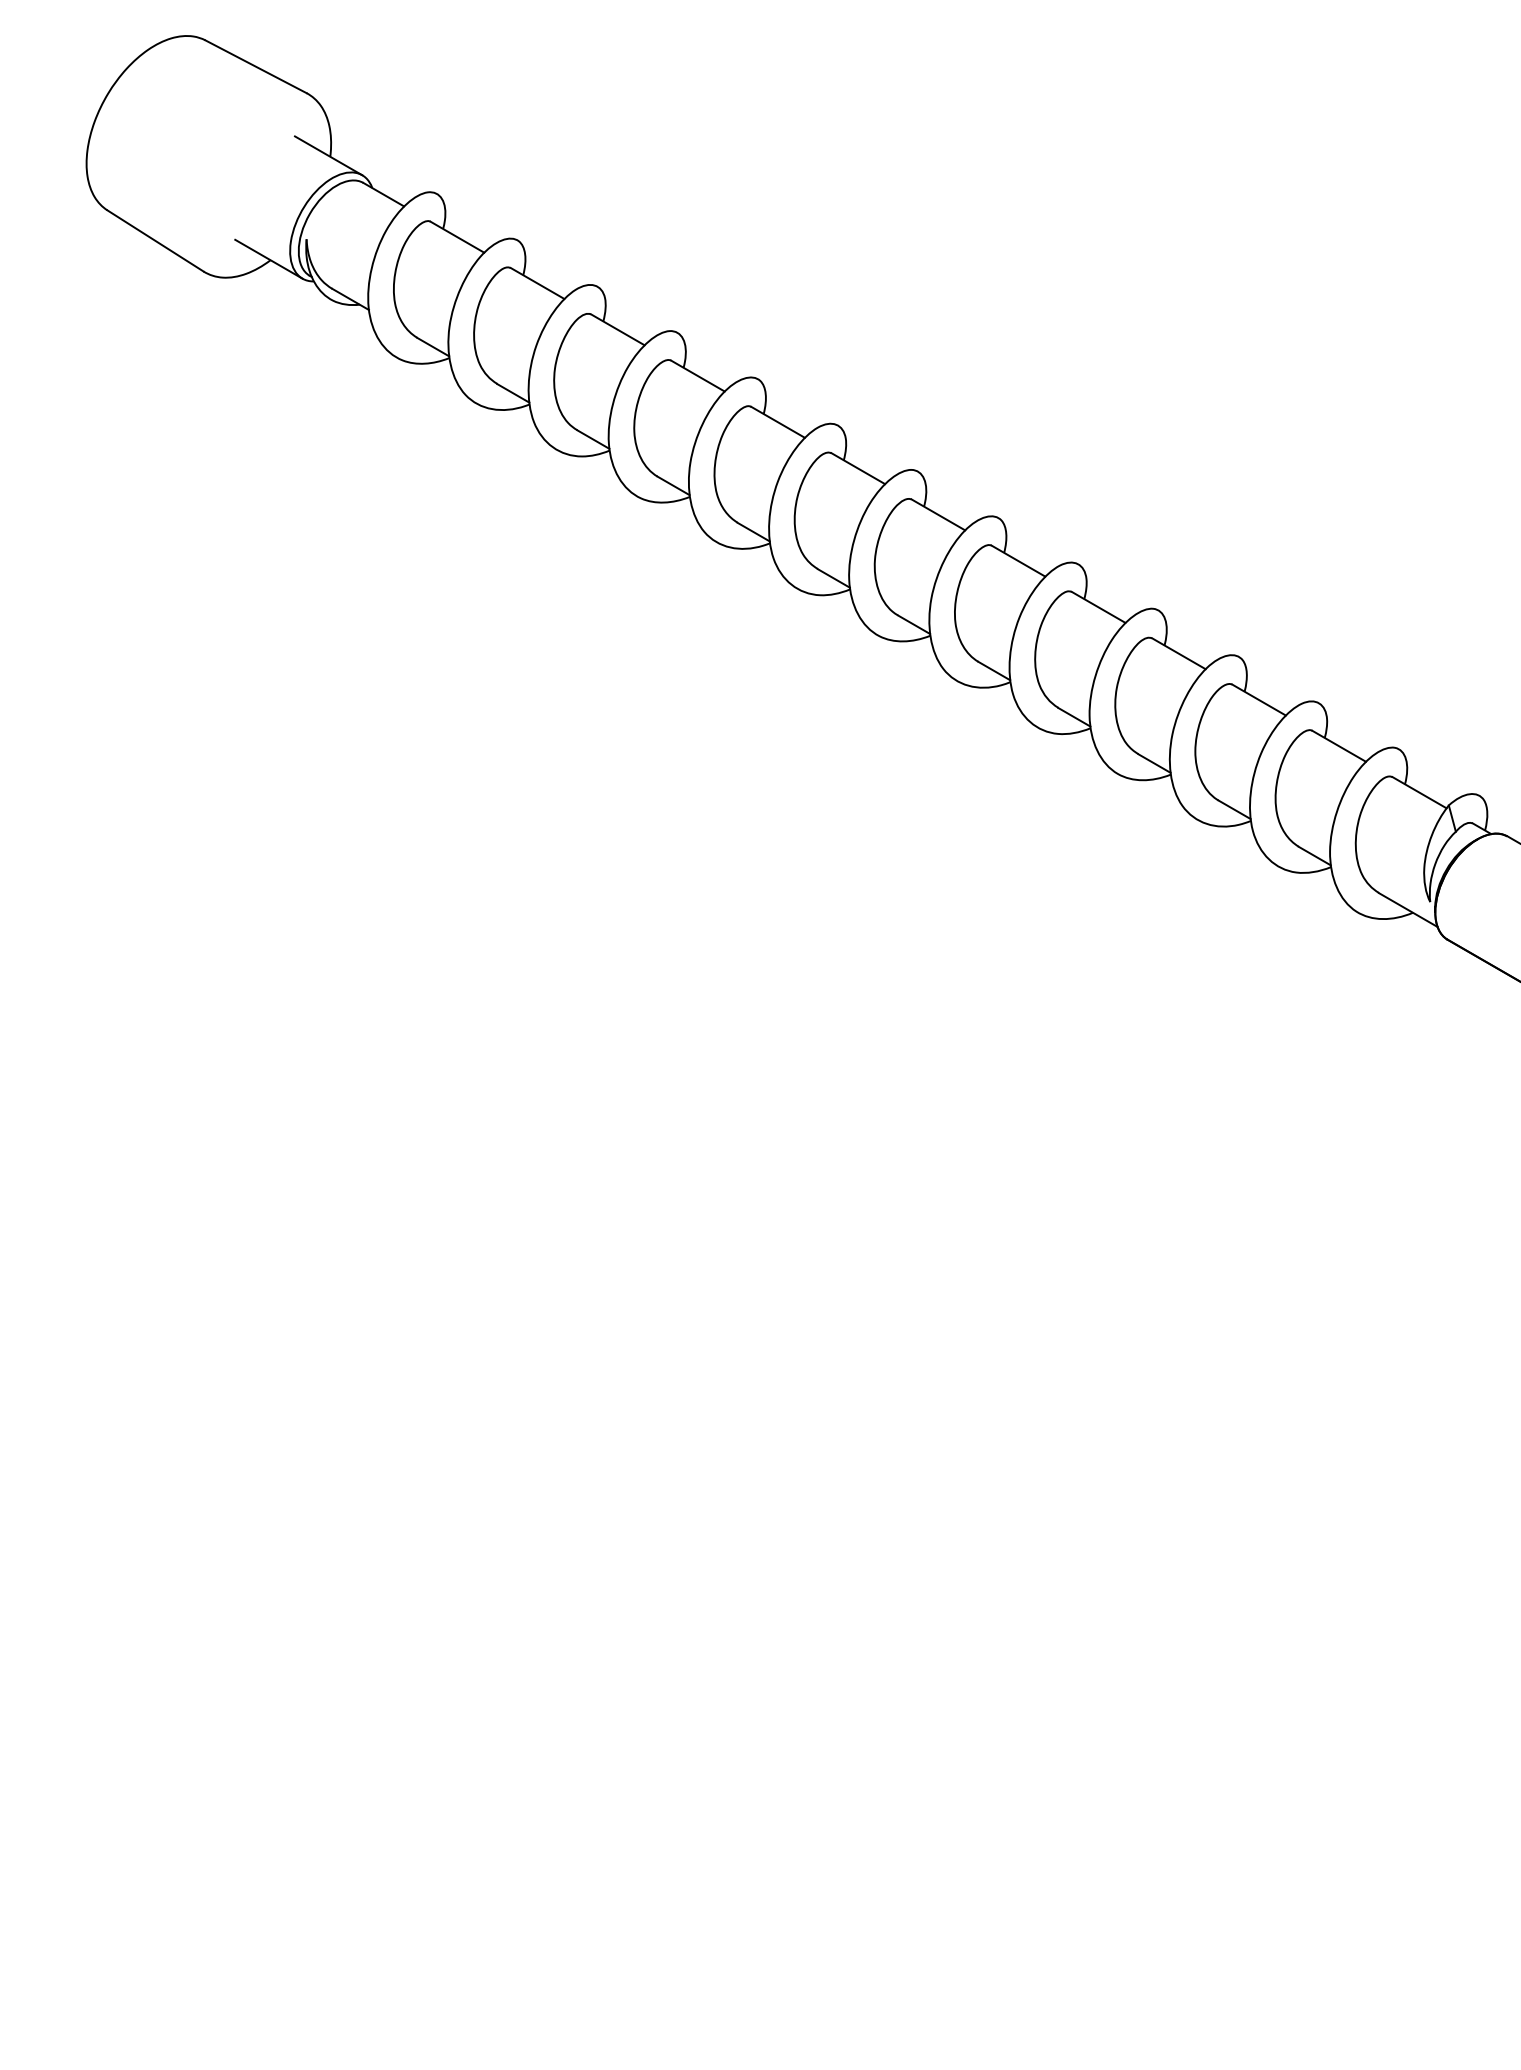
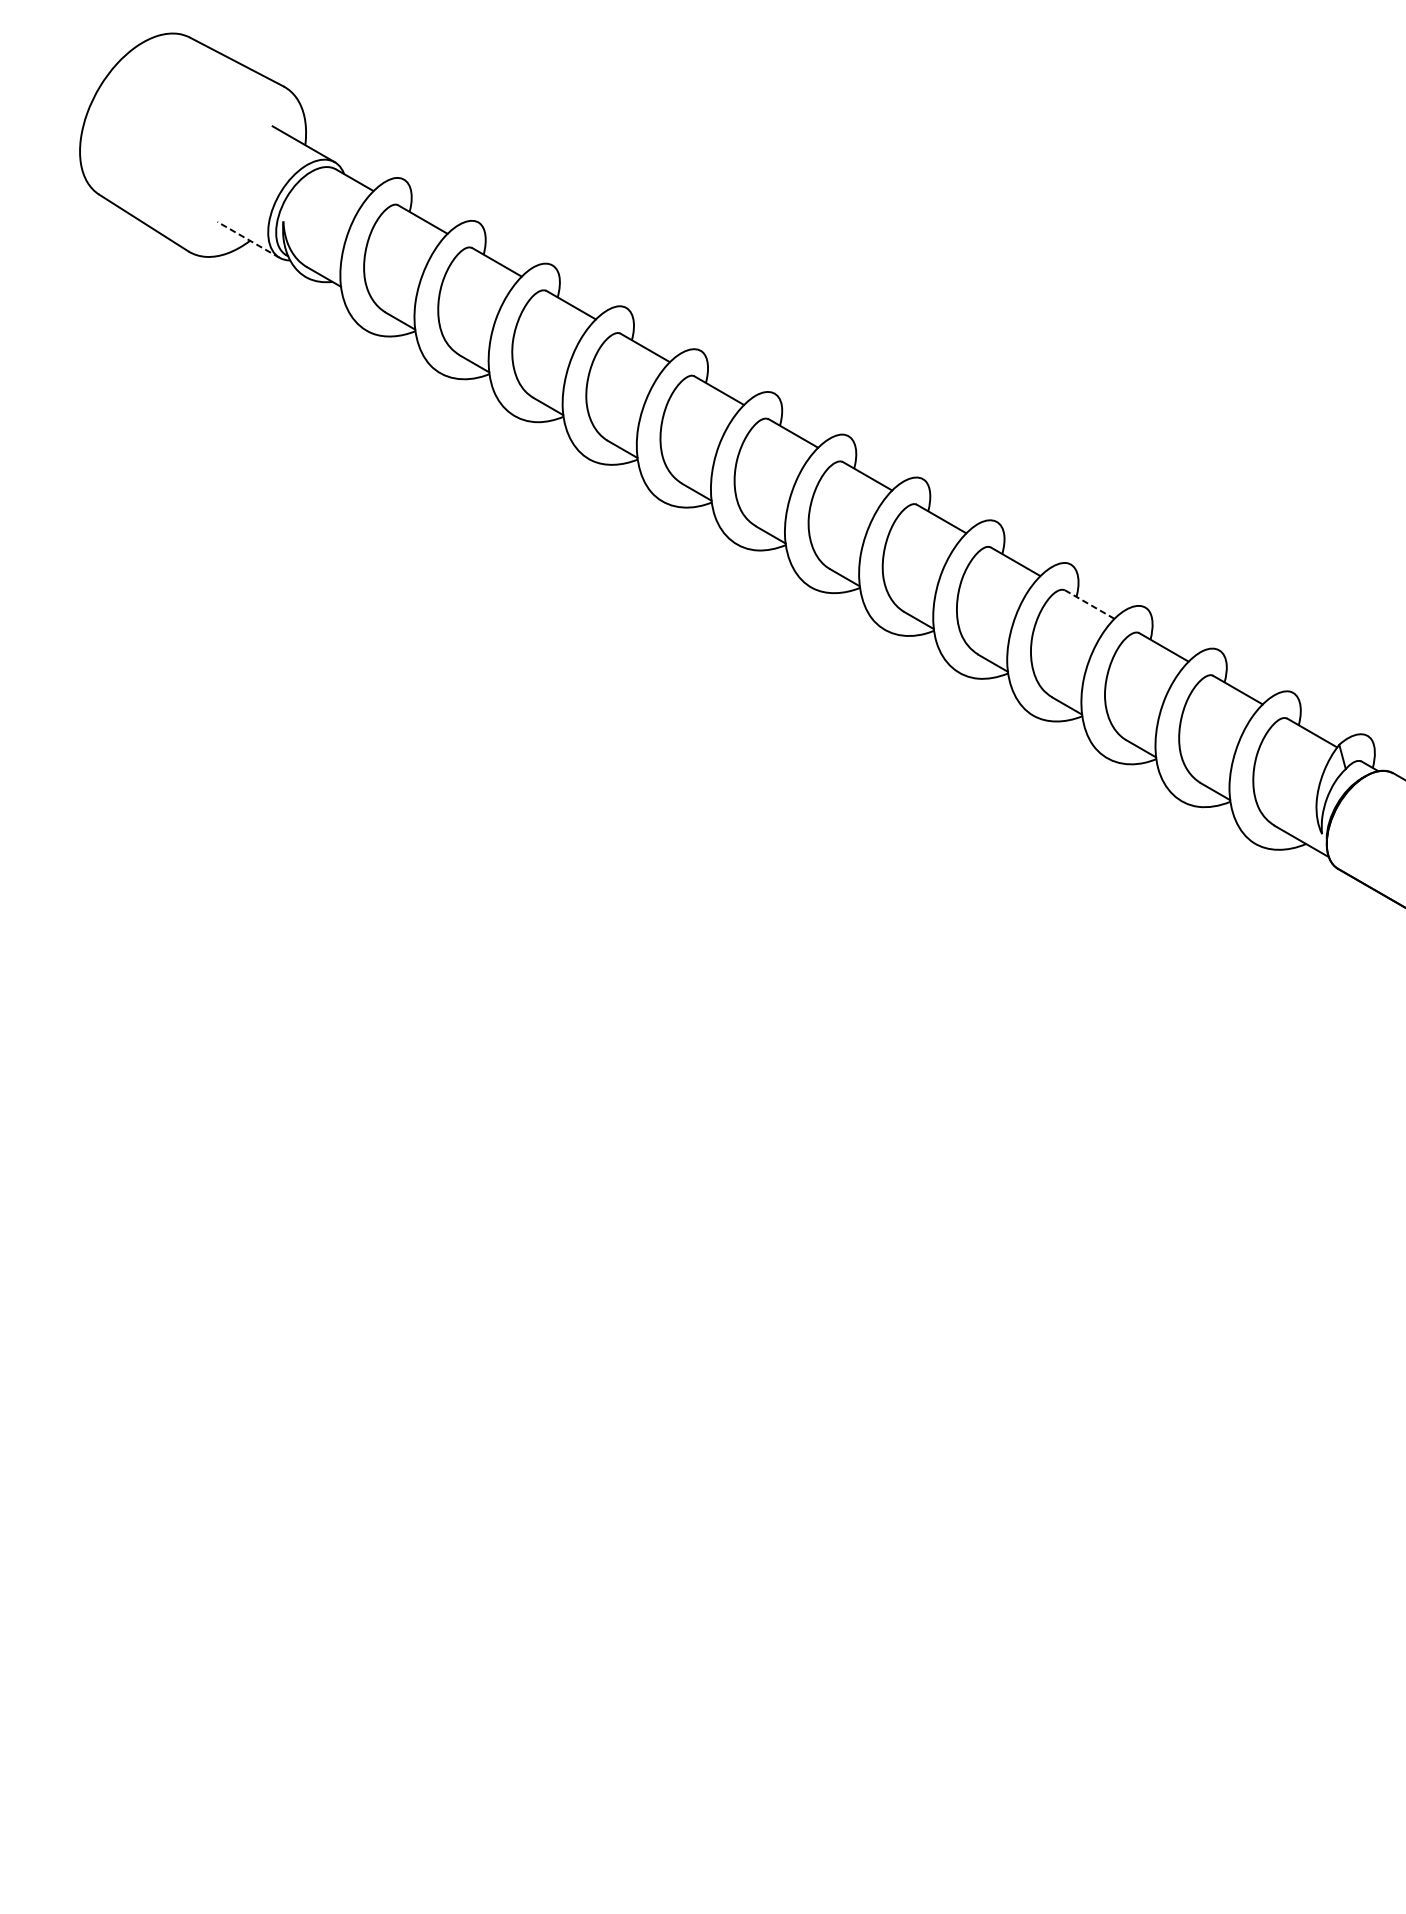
line: (268, 259) -> (248, 240), solid -> dashed
line: (1178, 653) -> (1089, 604), solid -> dashed

